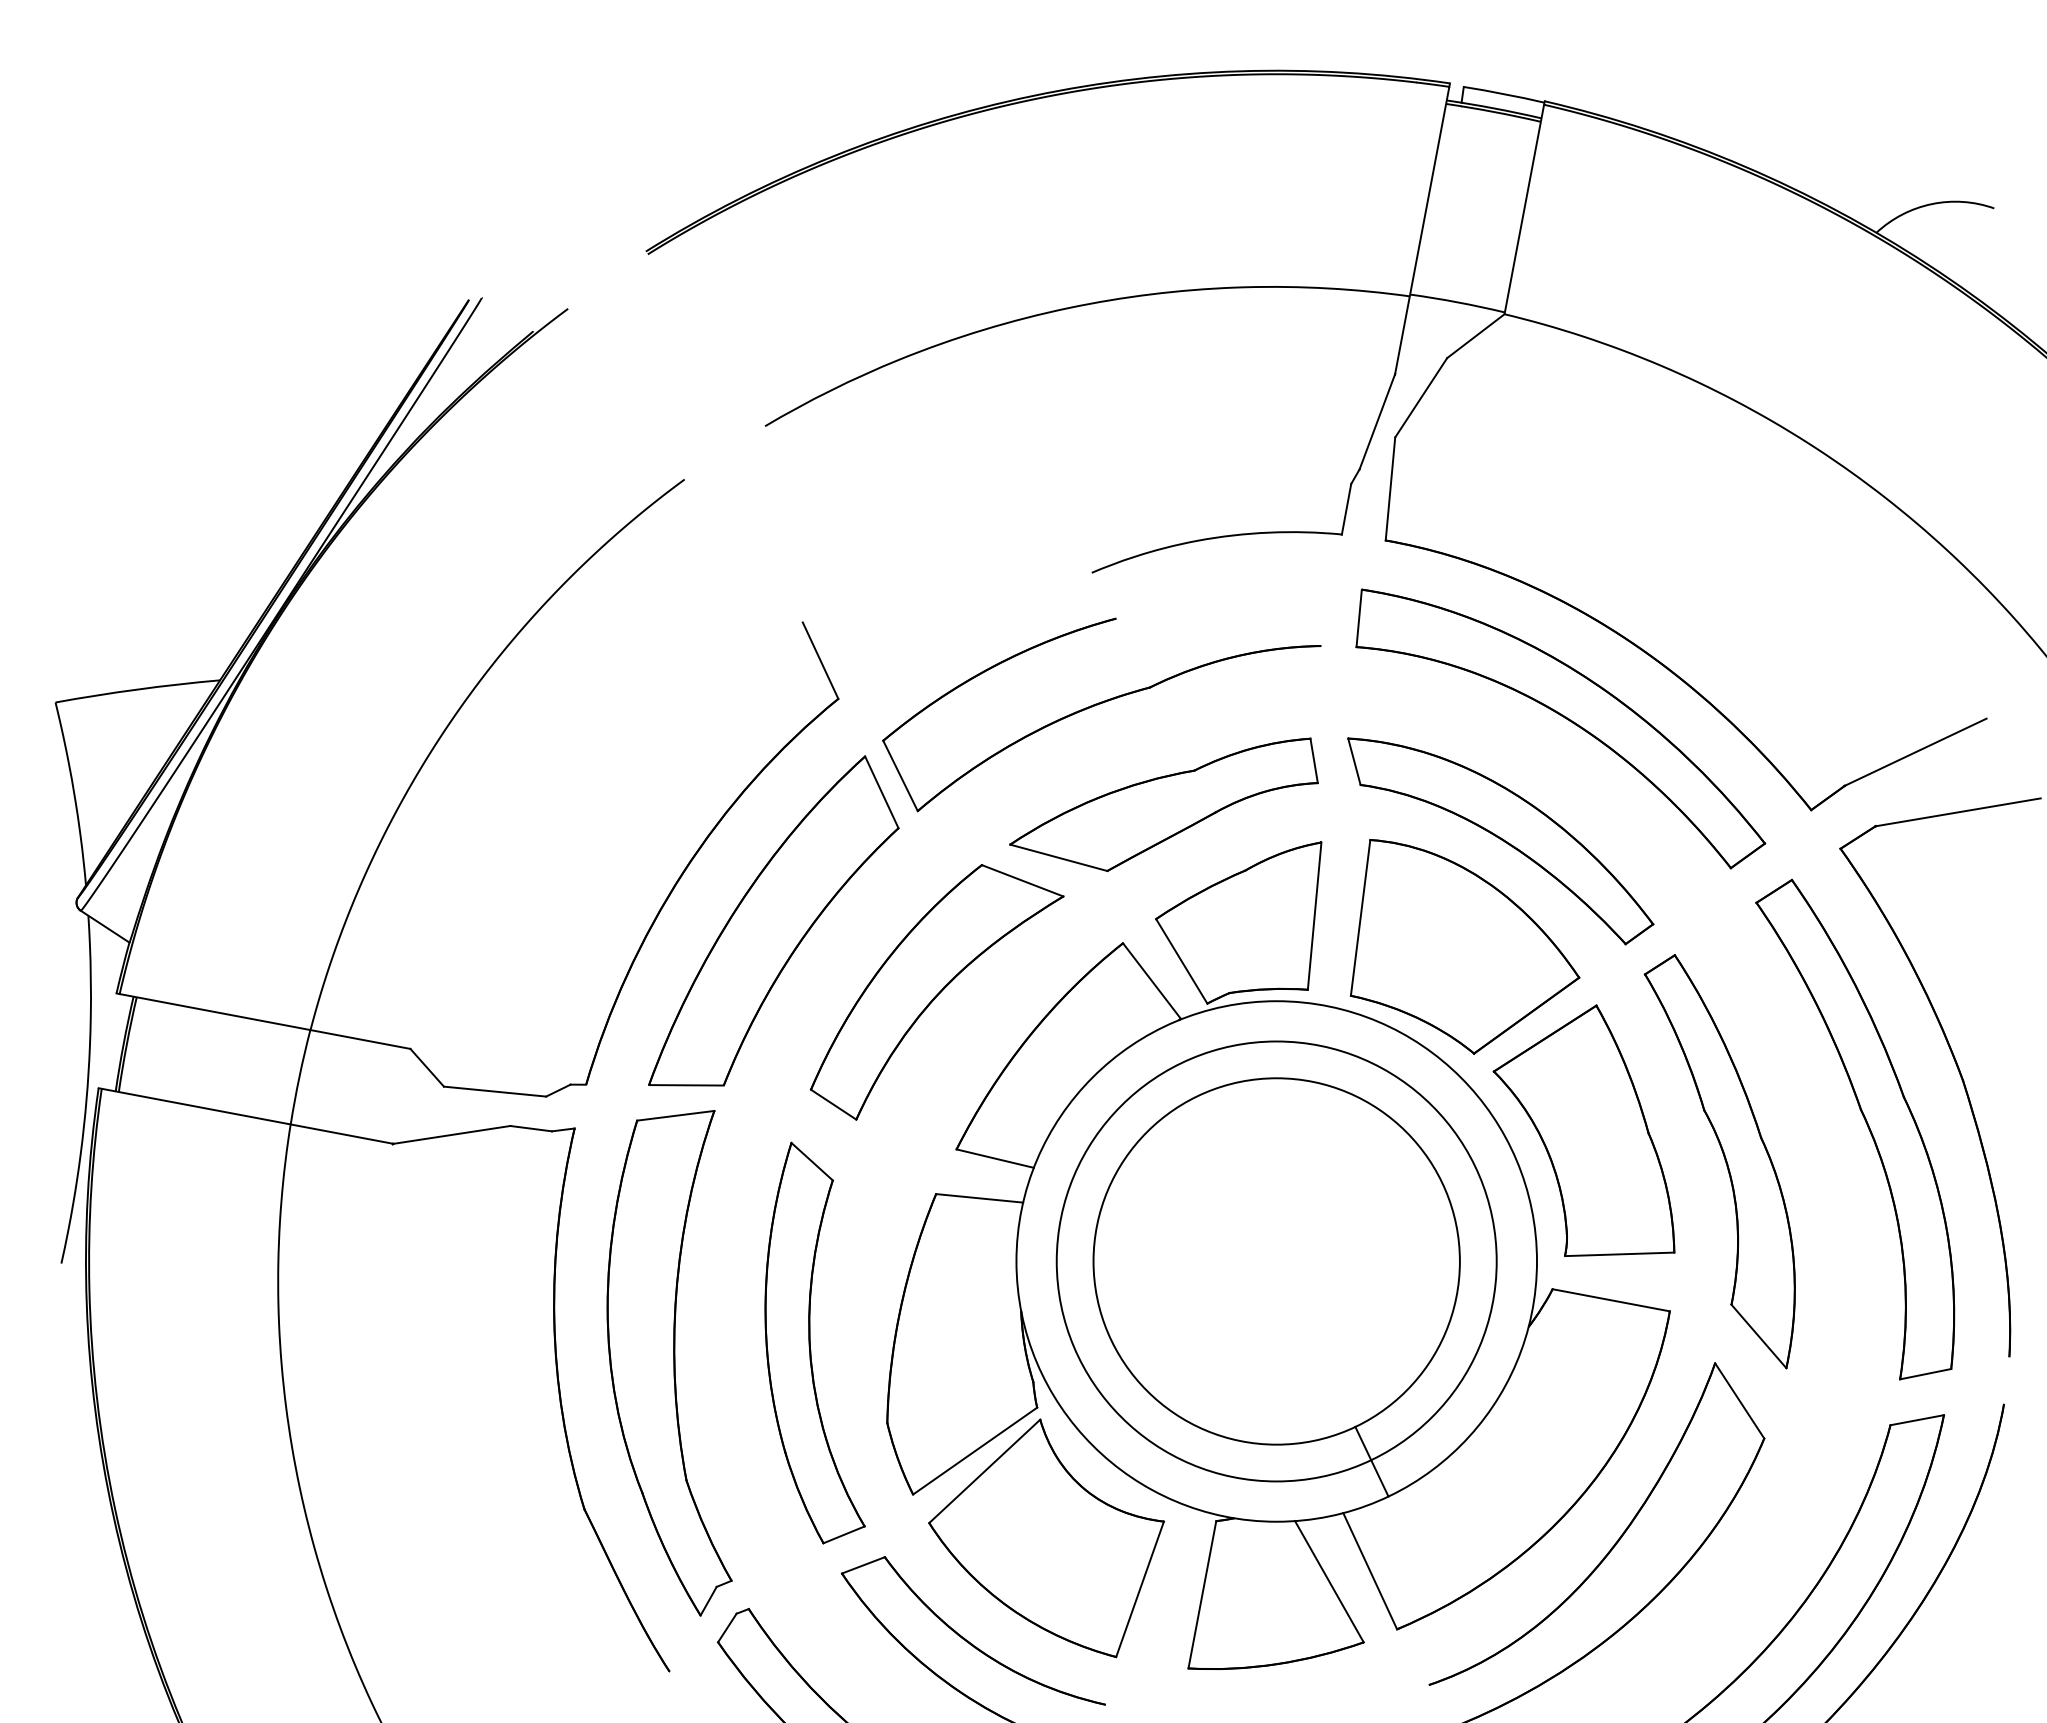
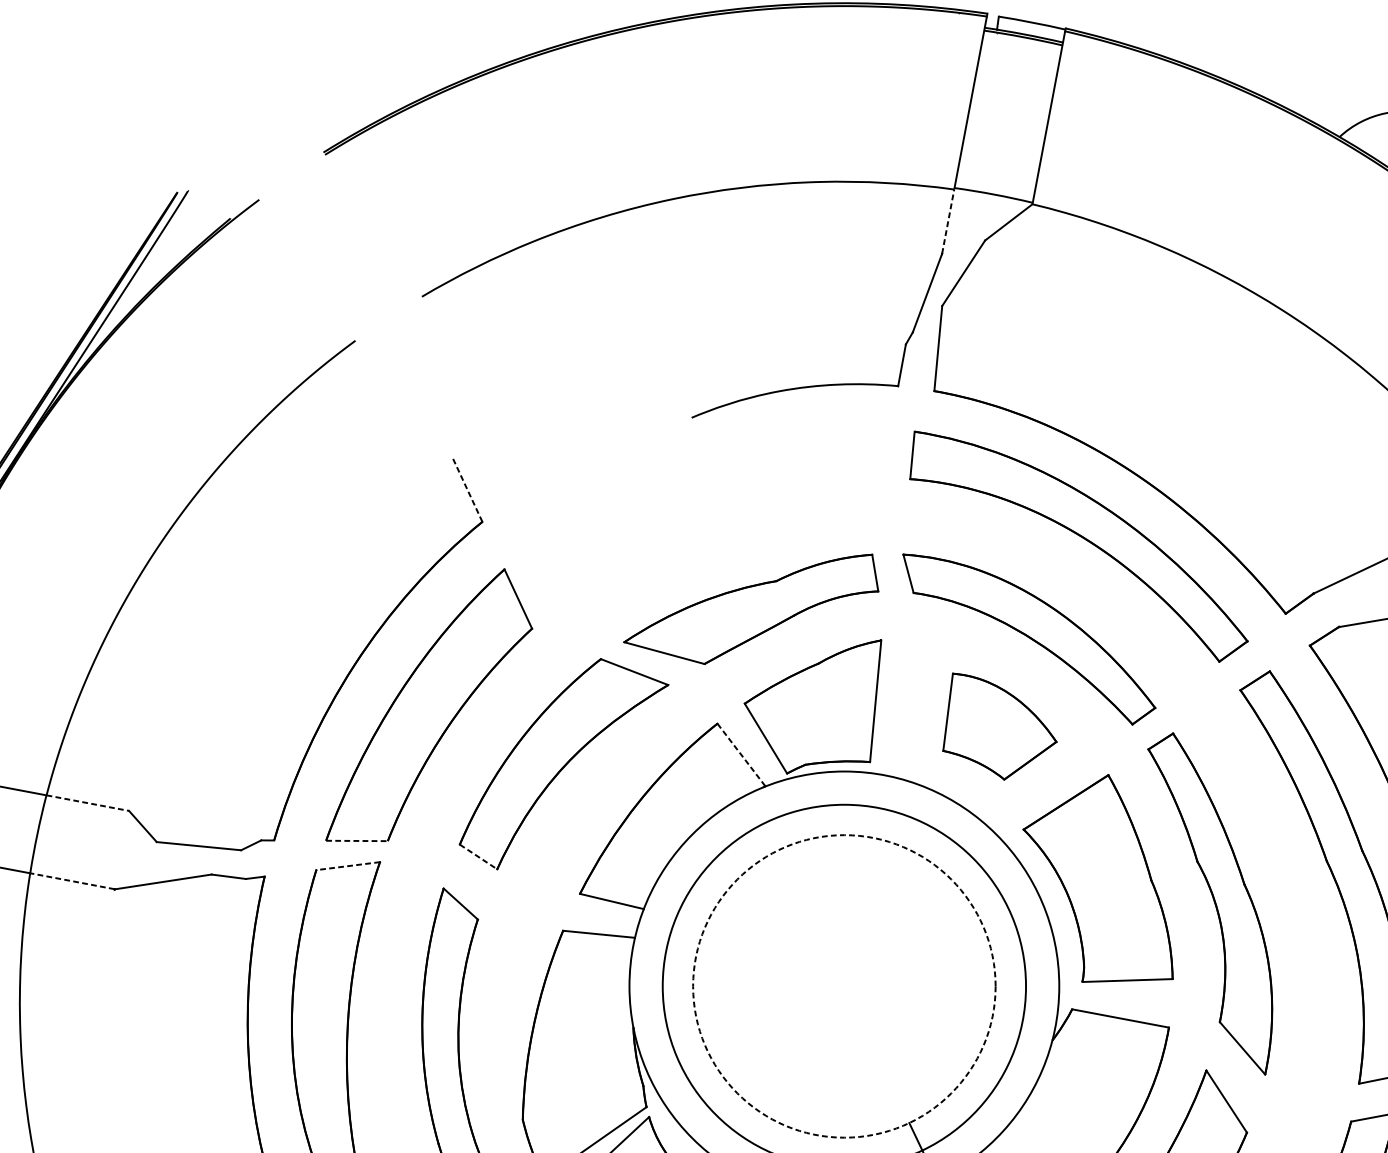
line: (1402, 335) -> (948, 221), solid -> dashed
line: (820, 660) -> (467, 490), solid -> dashed
part: (1097, 705) -> (696, 527), removed
part: (1464, 946) -> (999, 726), size x0.6
line: (1151, 981) -> (740, 755), solid -> dashed
line: (360, 1039) -> (87, 803), solid -> dashed
line: (686, 1085) -> (357, 841), solid -> dashed
line: (834, 1104) -> (479, 856), solid -> dashed
line: (675, 1115) -> (347, 865), solid -> dashed
line: (341, 1134) -> (72, 881), solid -> dashed
circle: (1276, 1261) -> (844, 986), solid -> dashed

